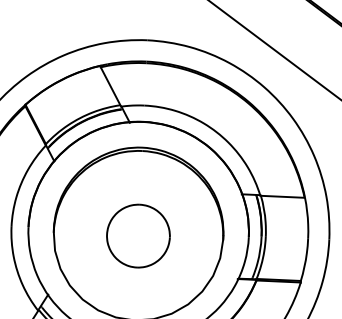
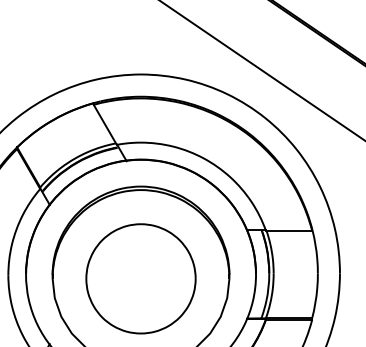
part: (138, 235) -> (140, 278), size x1.67

